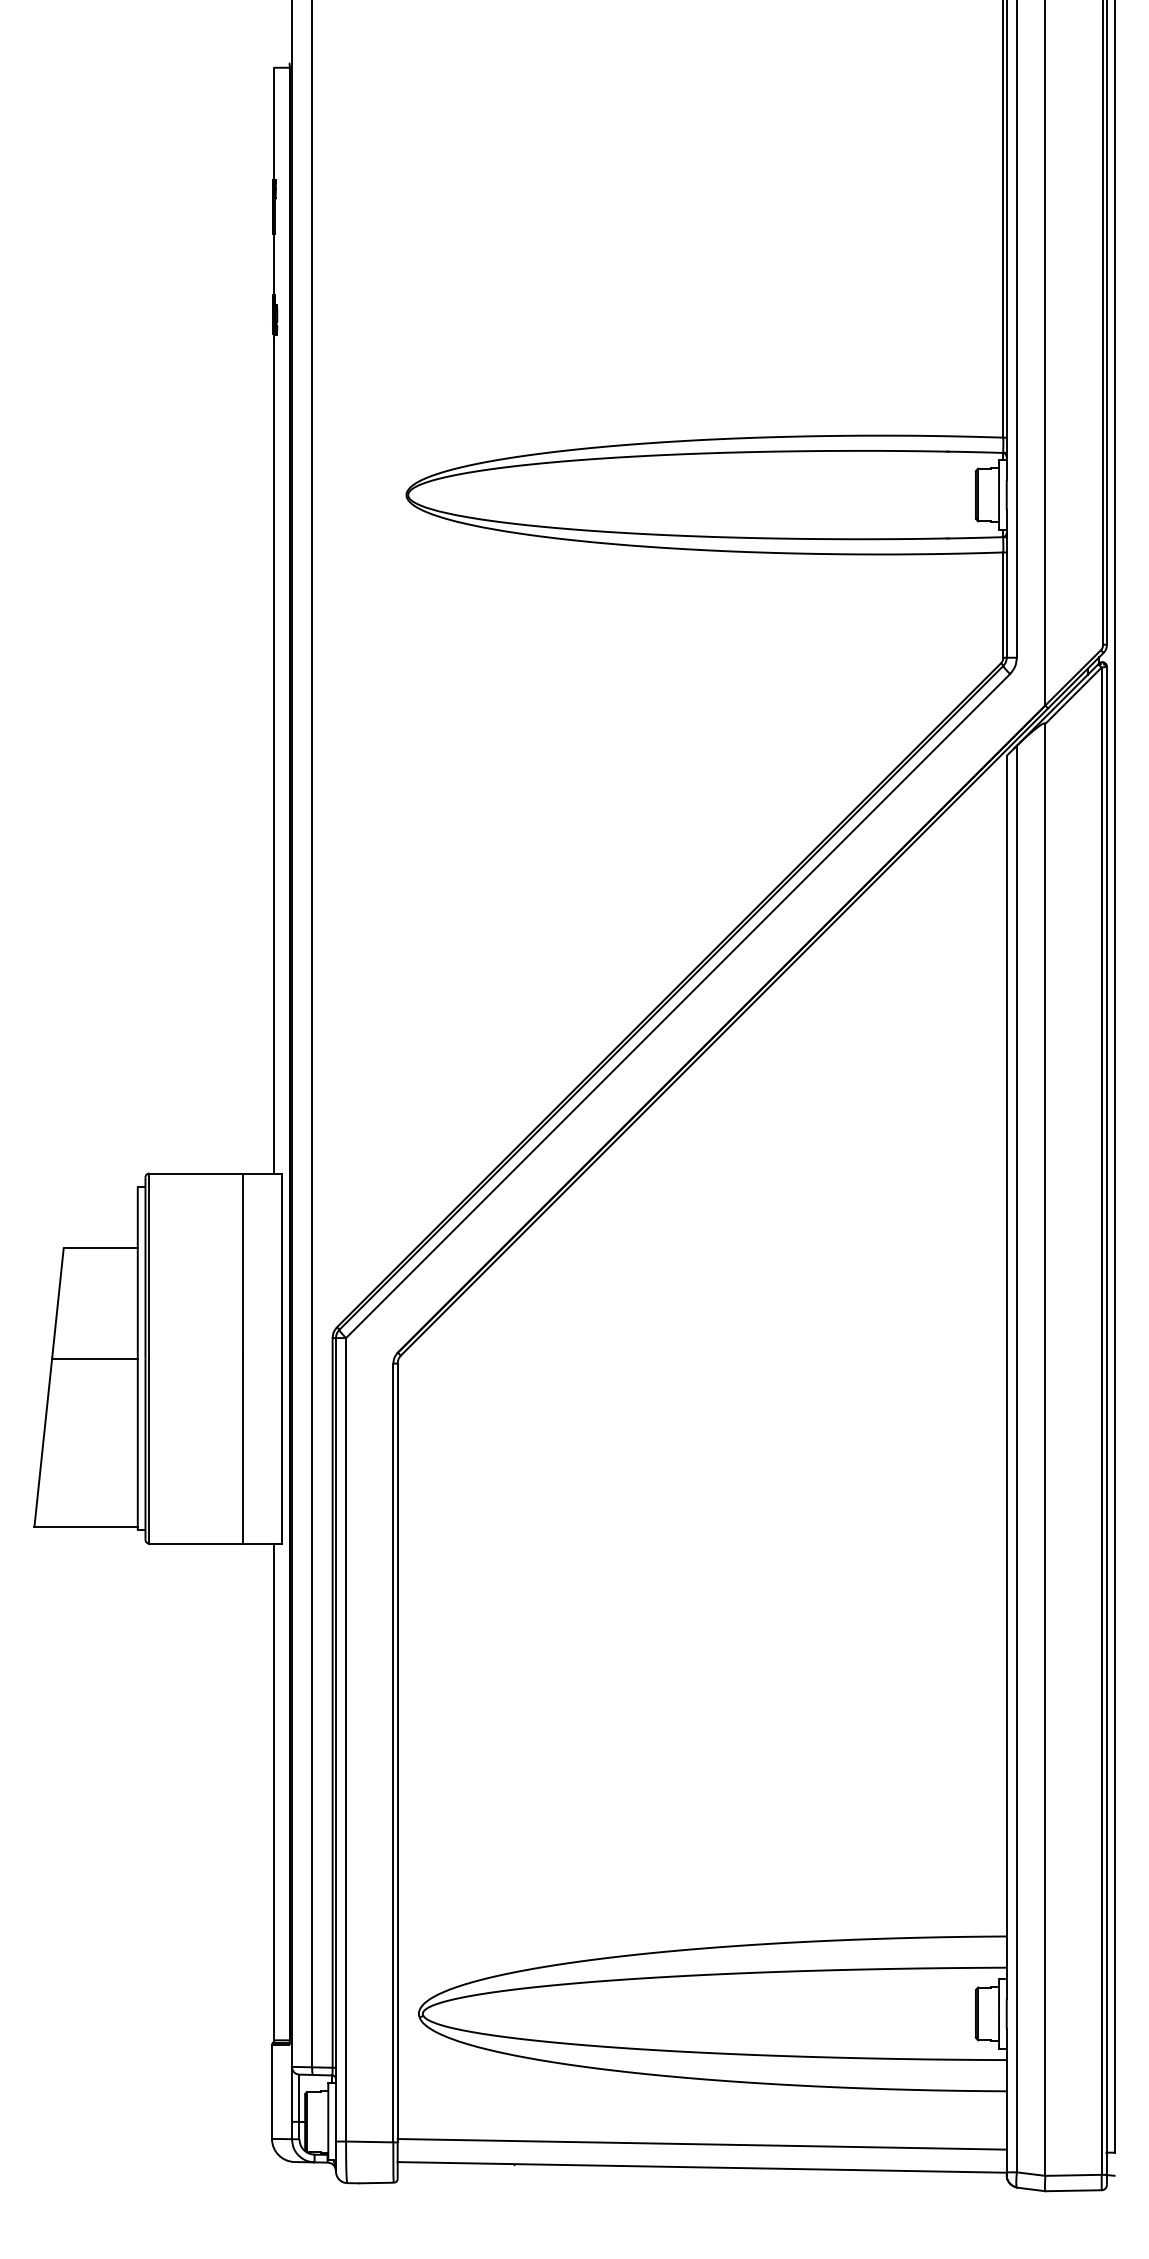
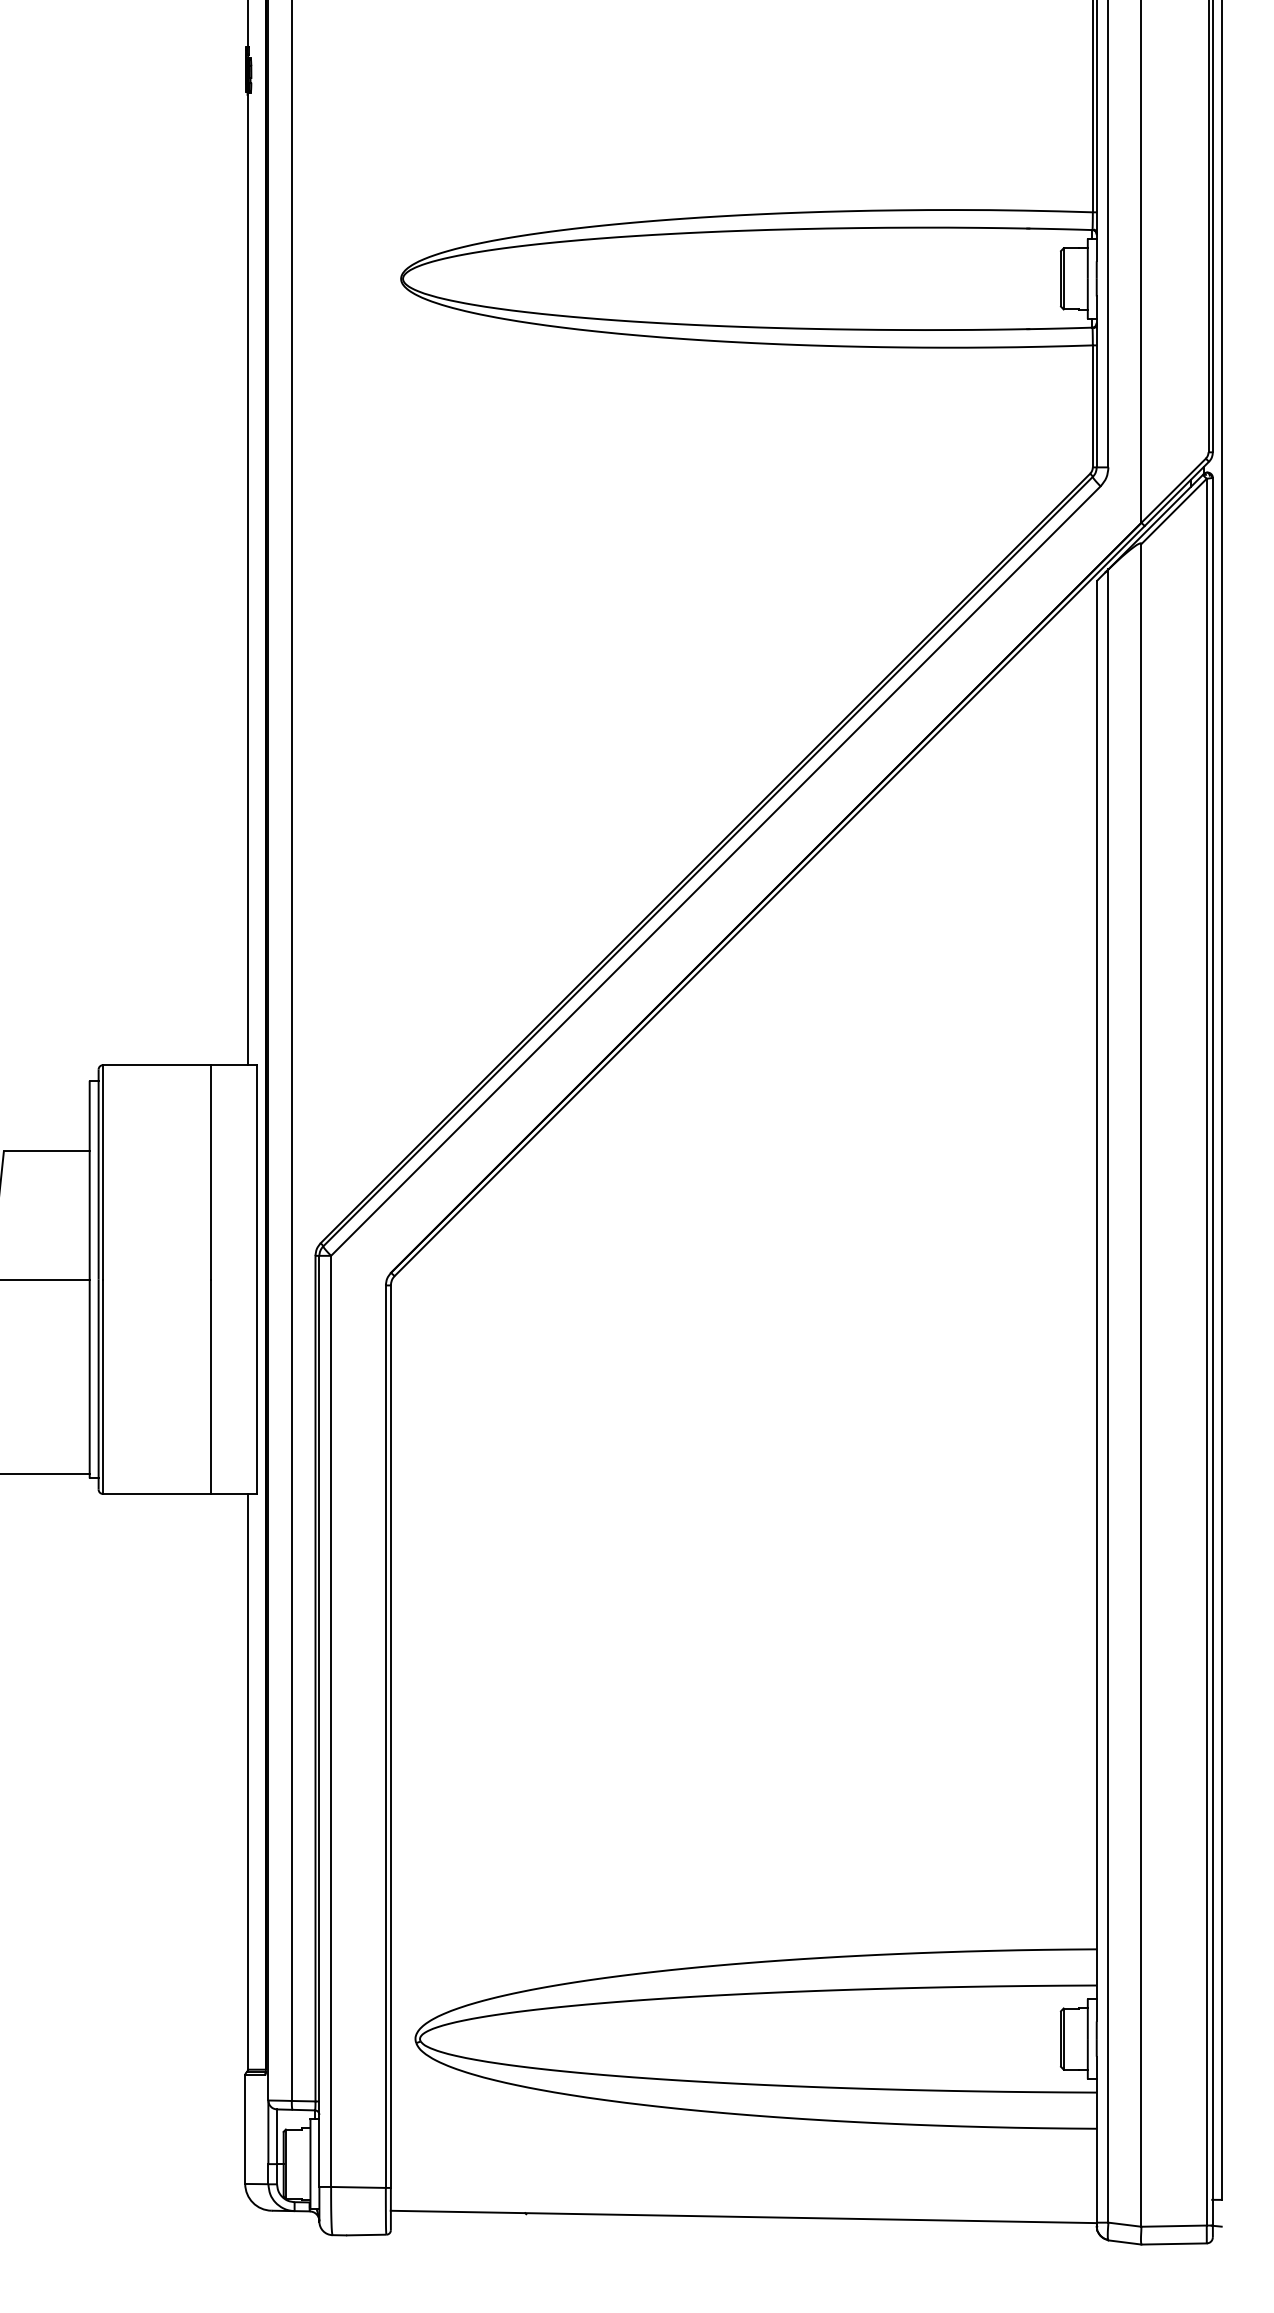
line: (701, 2144) -> (742, 2190), removed

